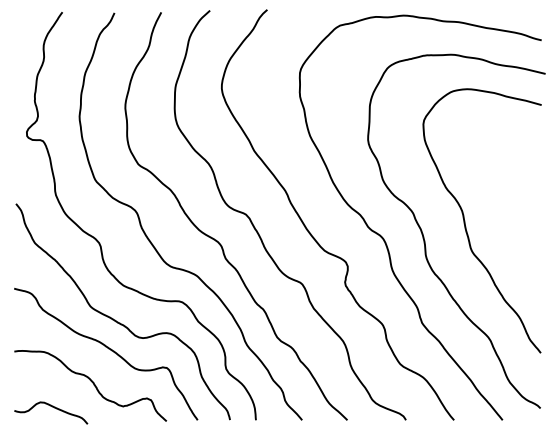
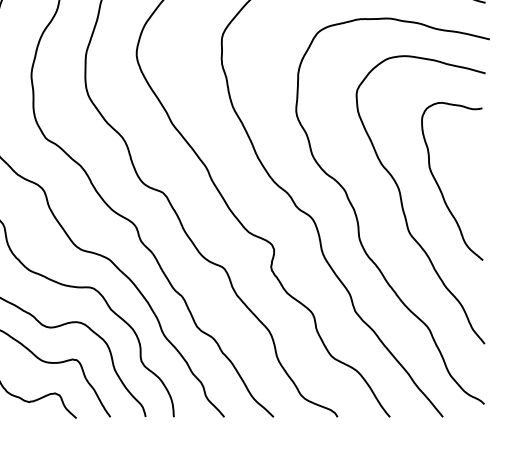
curve: (499, 208) -> (439, 186), added

